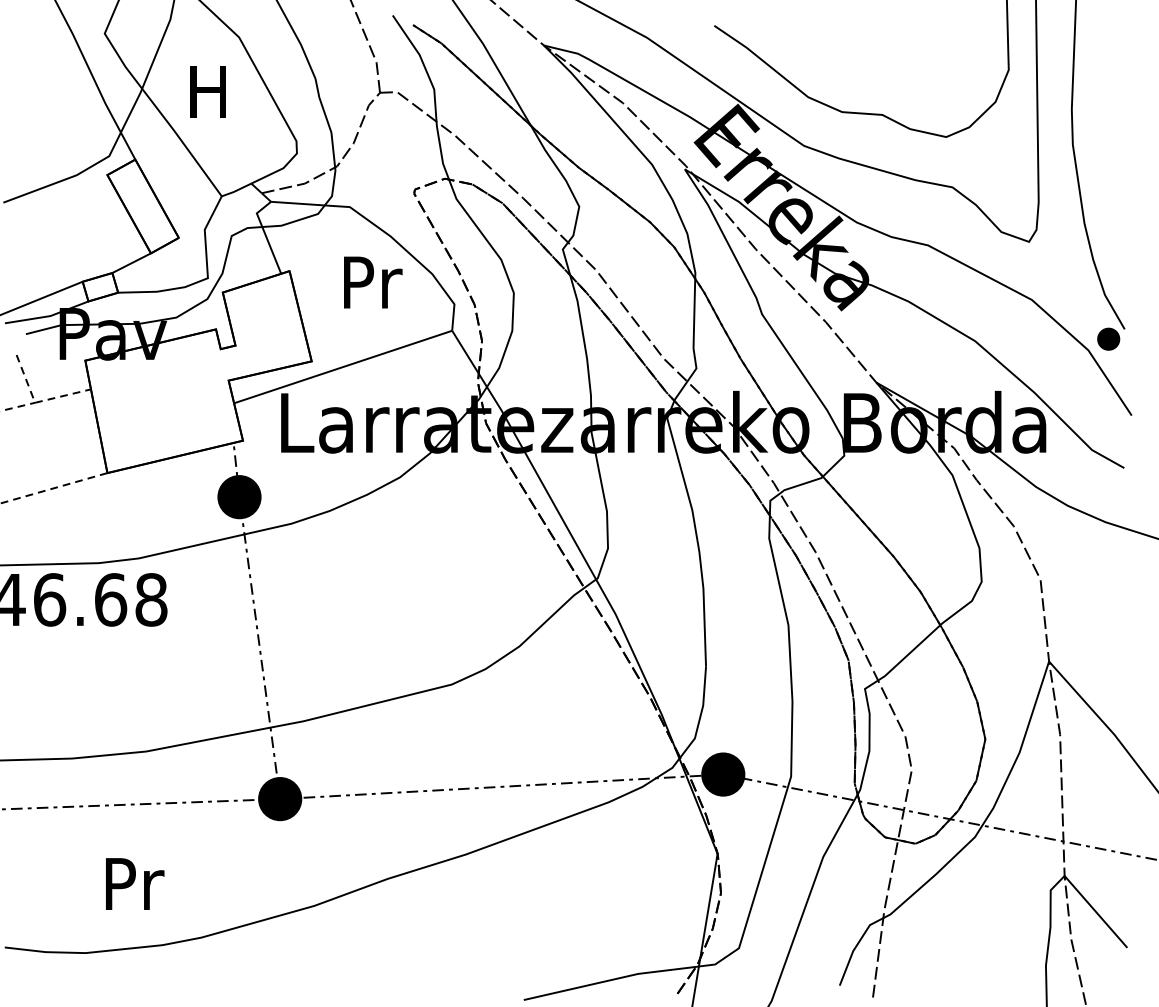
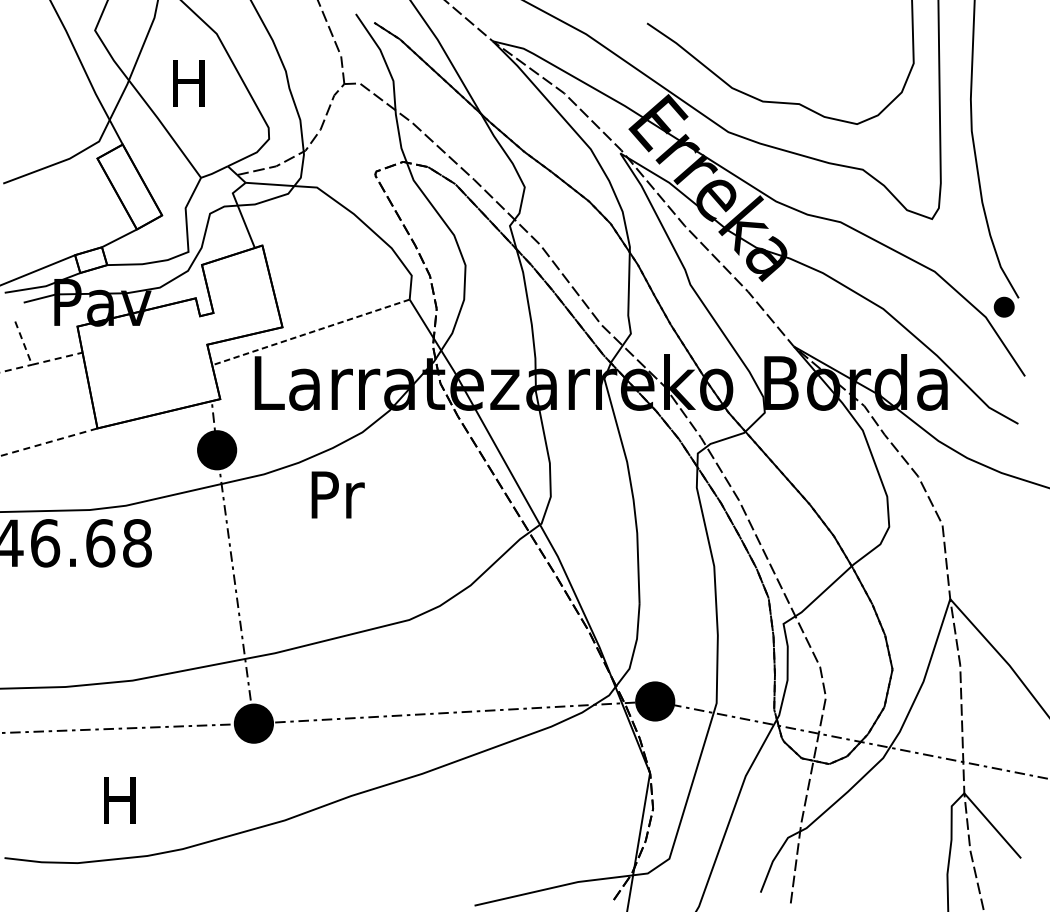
text: (373, 282) -> (338, 494), moved
line: (343, 367) -> (311, 332), solid -> dashed
text: (135, 883) -> (122, 800), Pr -> H

